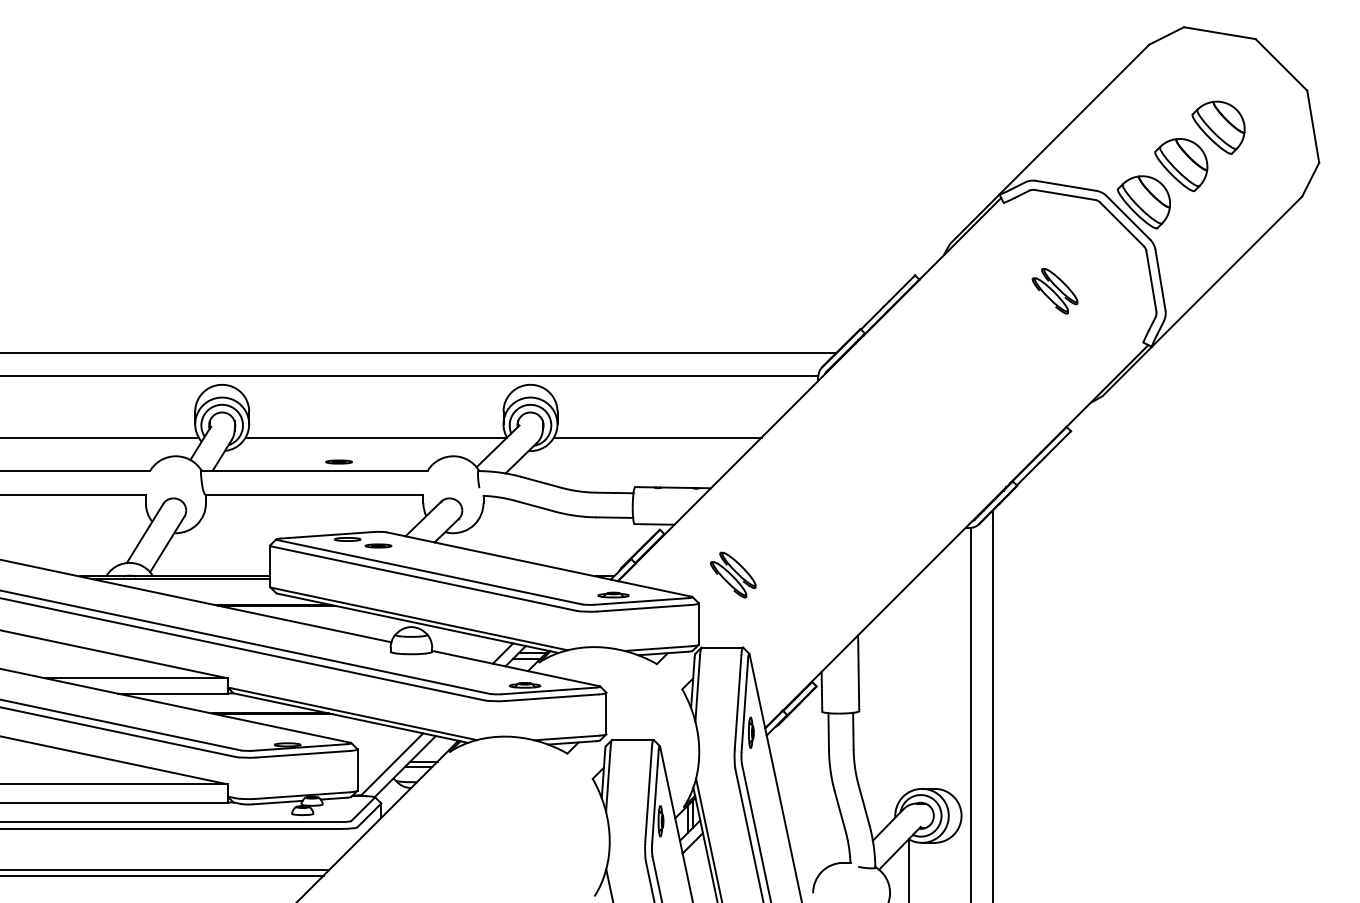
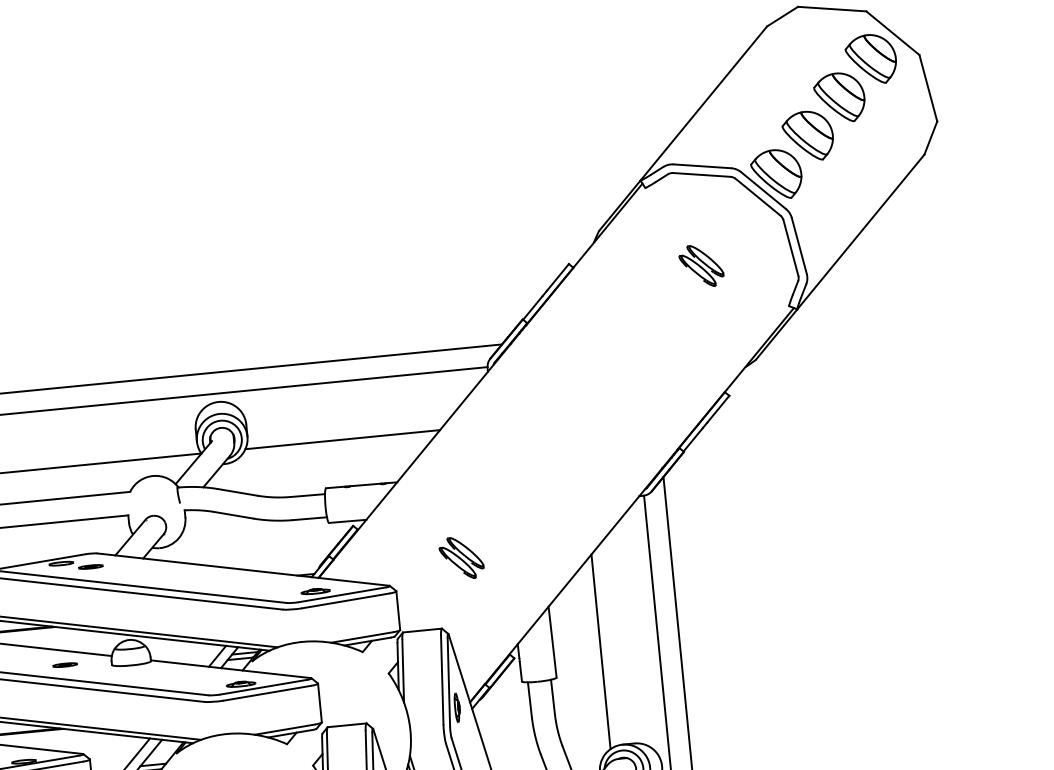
part: (1255, 90) -> (870, 59), added
part: (338, 461) -> (64, 664), moved
part: (733, 574) -> (461, 557), moved
line: (908, 688) -> (600, 651), added

